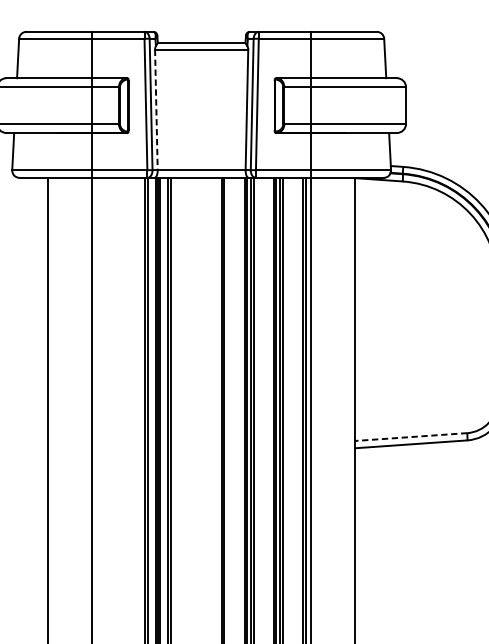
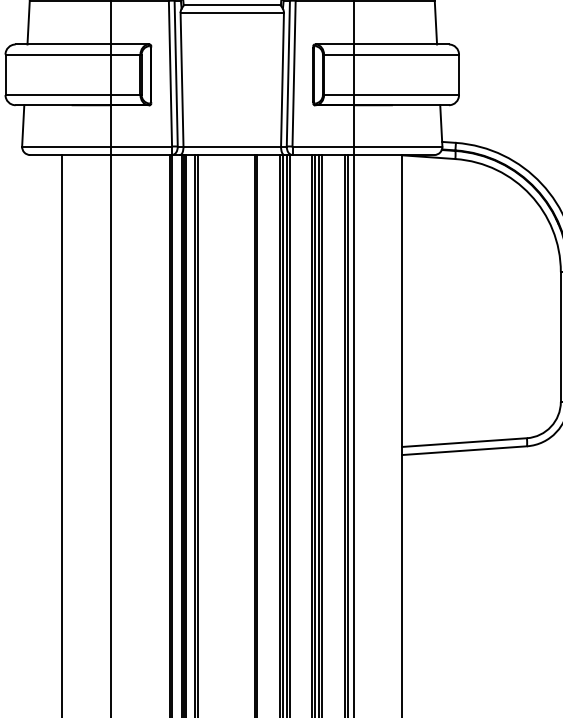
line: (156, 109) -> (182, 79), dashed -> solid
line: (410, 436) -> (464, 442), dashed -> solid

